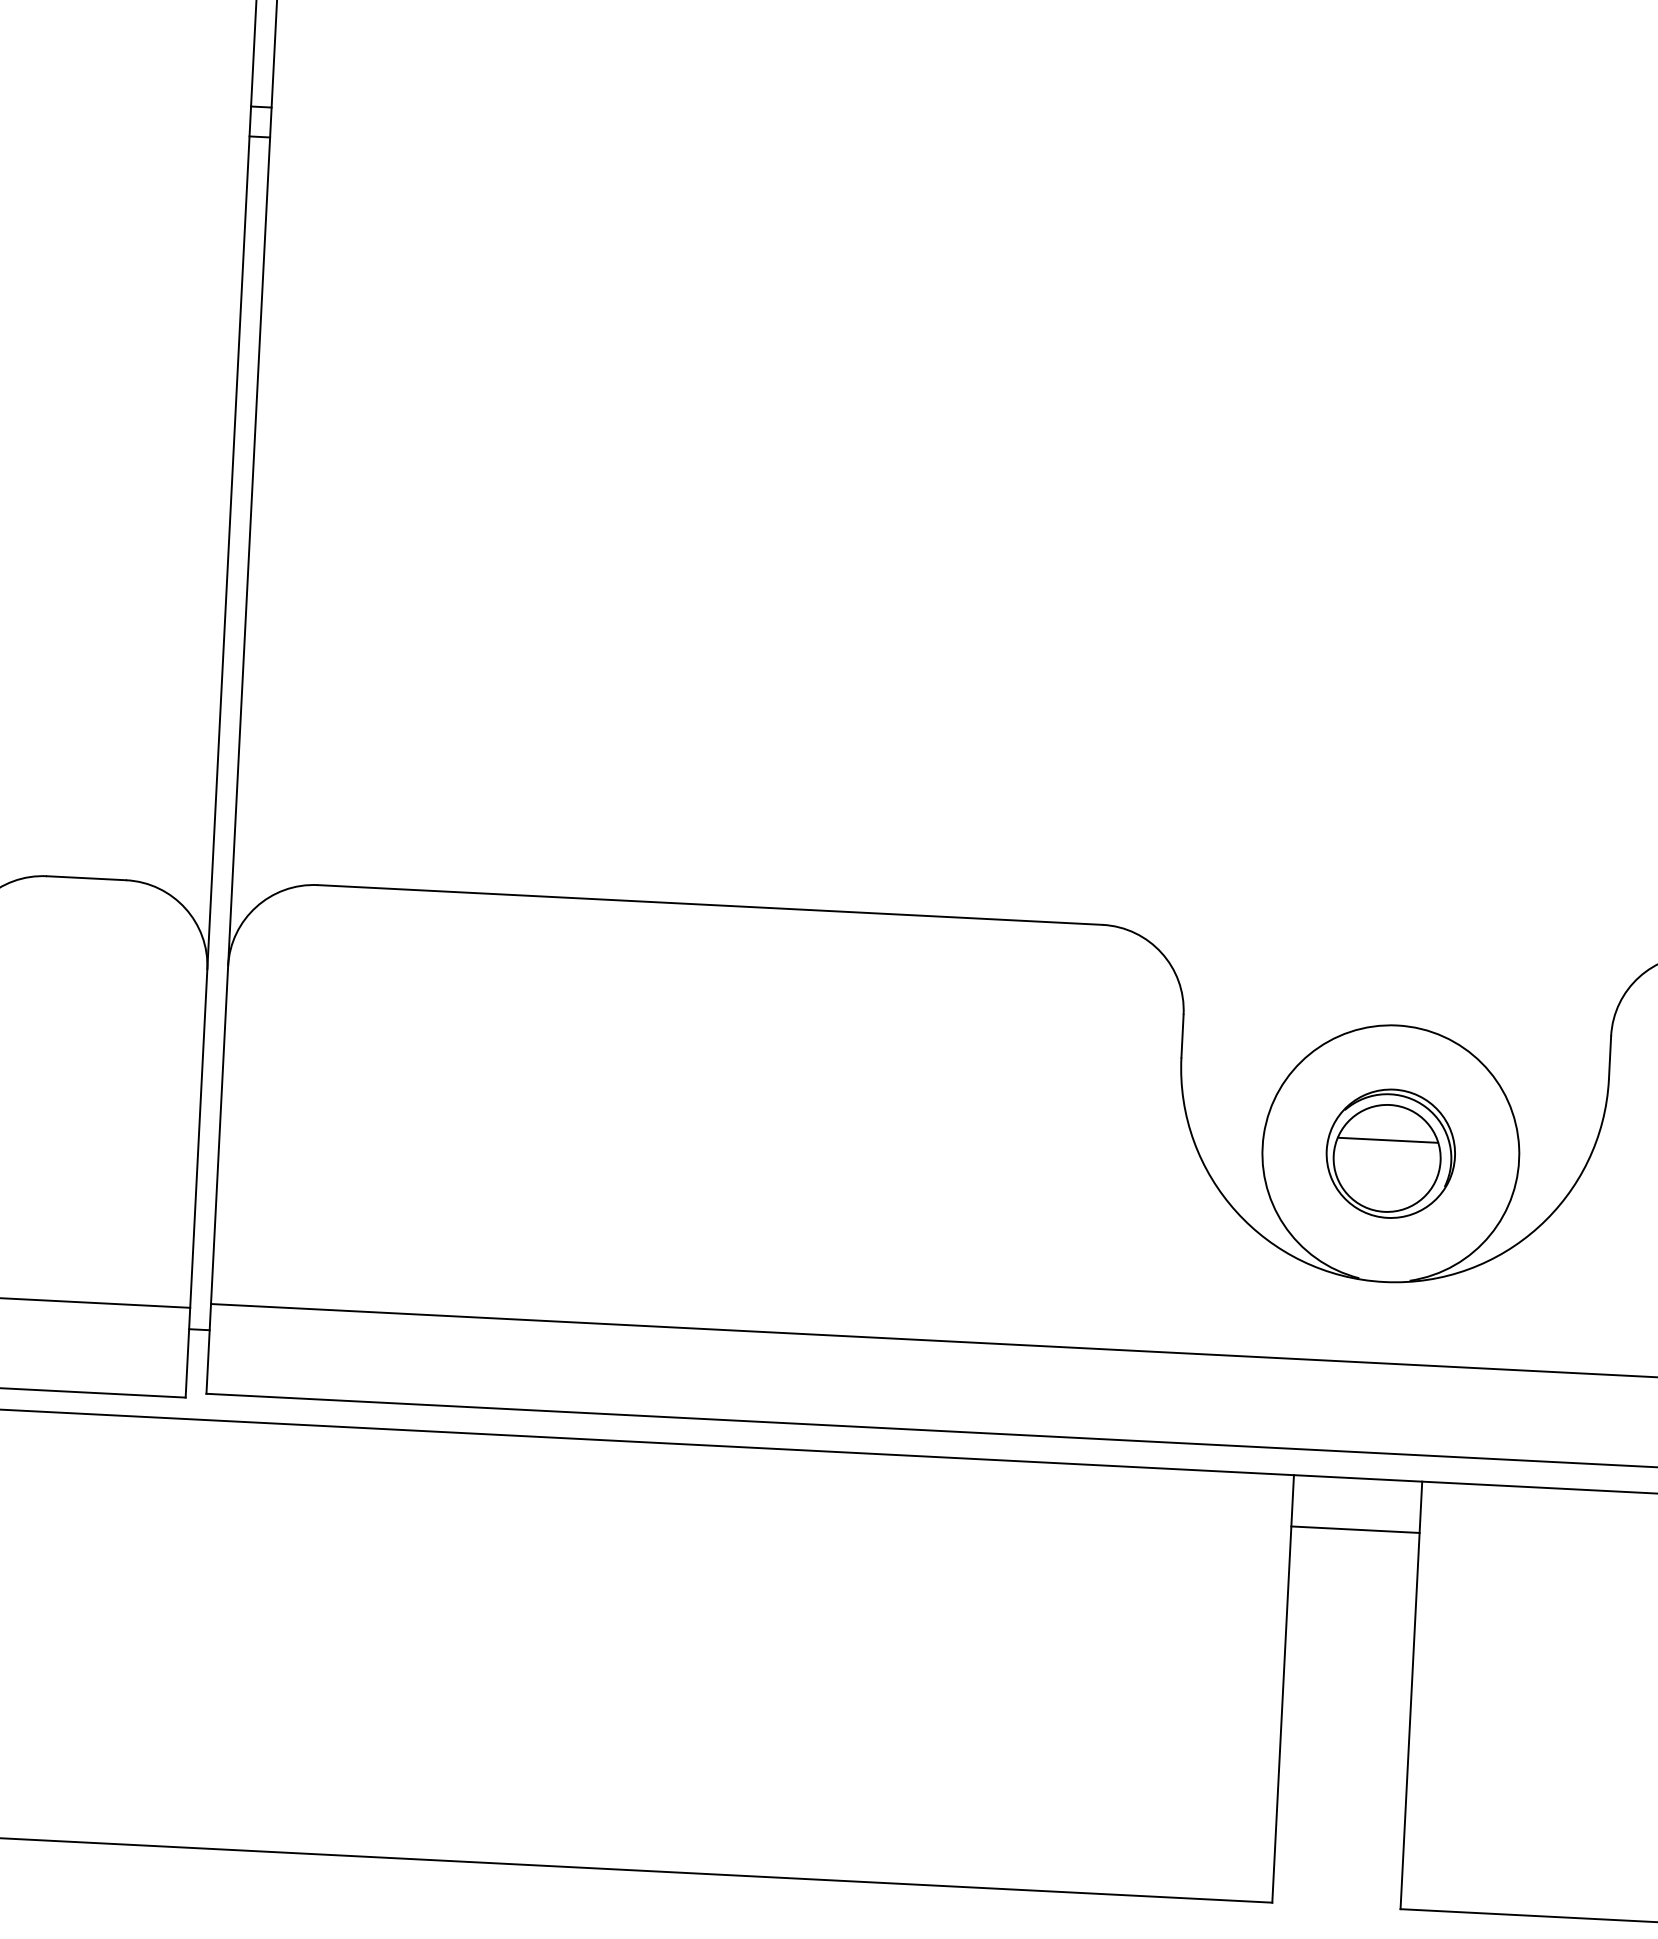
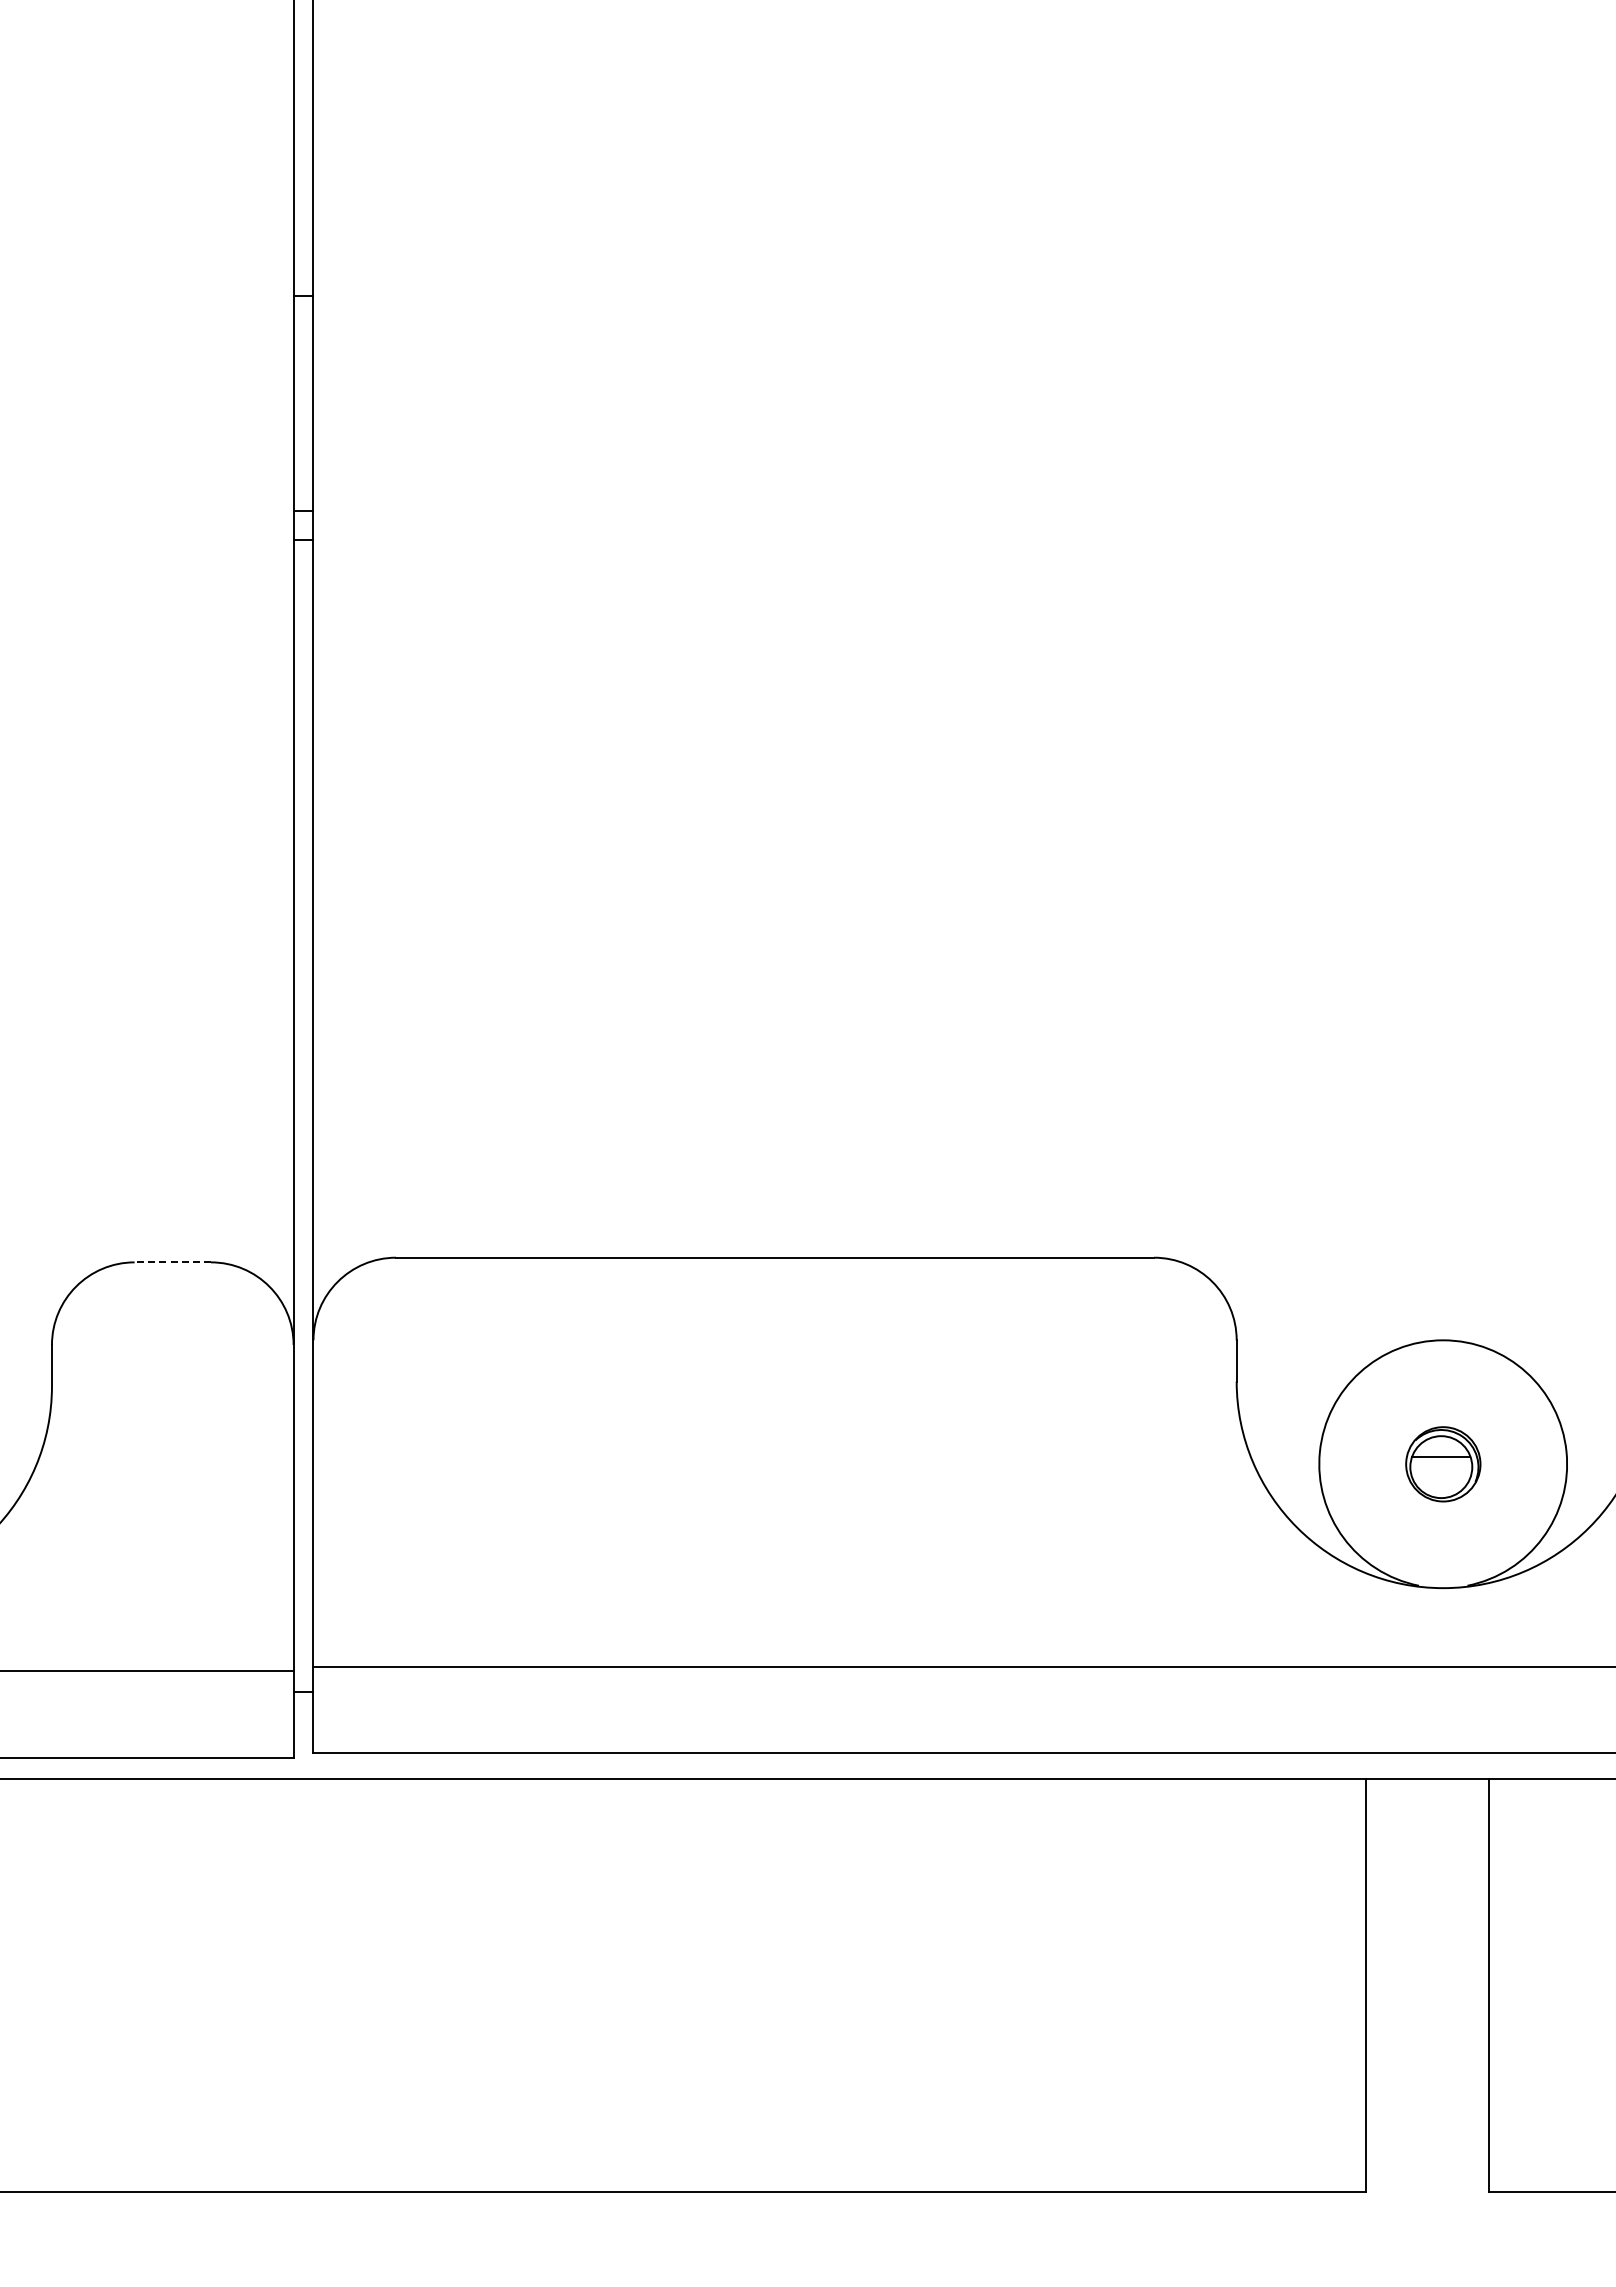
line: (86, 878) -> (172, 1262), solid -> dashed
part: (1391, 1154) -> (1443, 1464), size x0.6
line: (1355, 1529) -> (1427, 1828), removed

